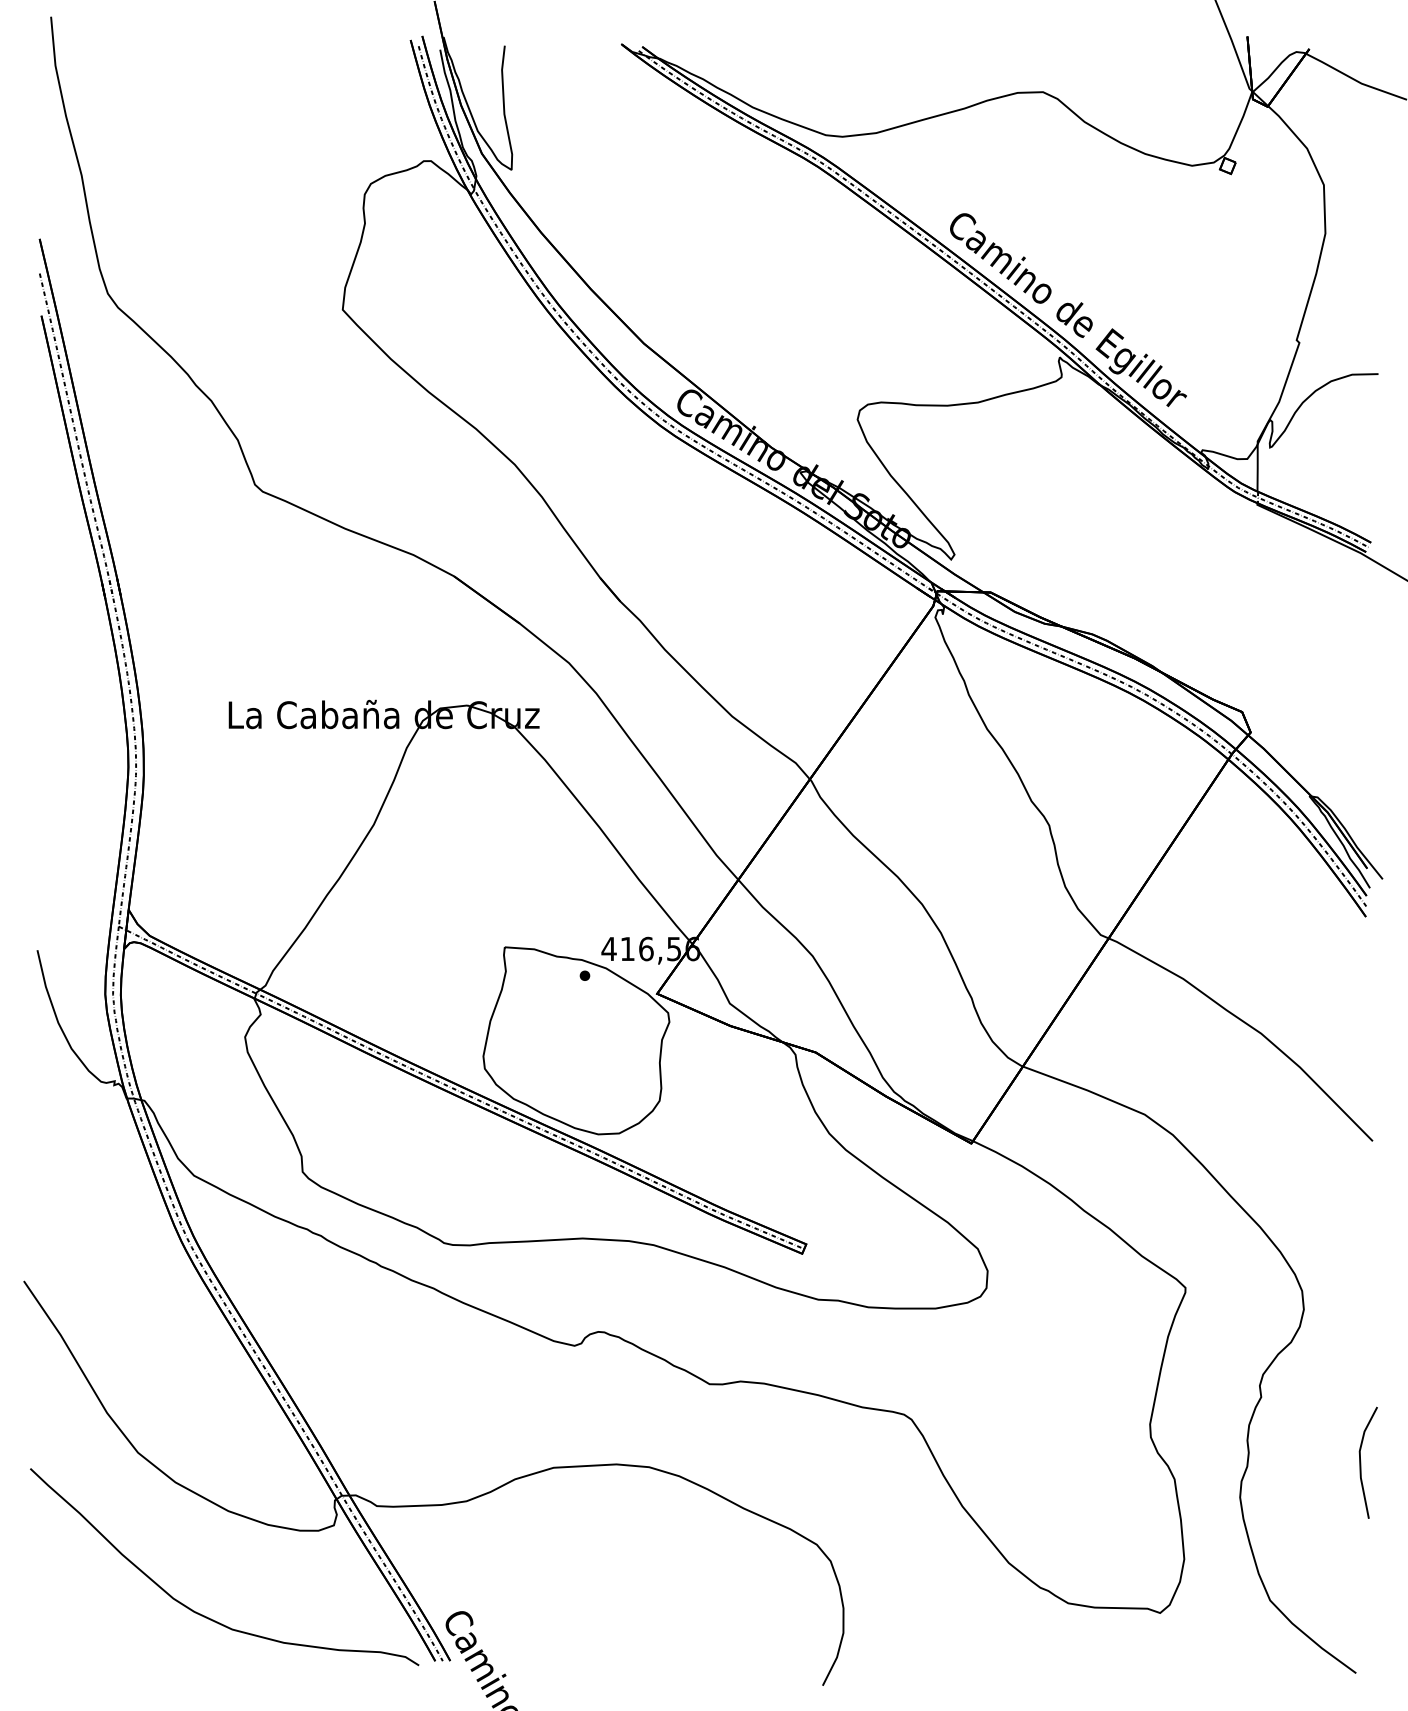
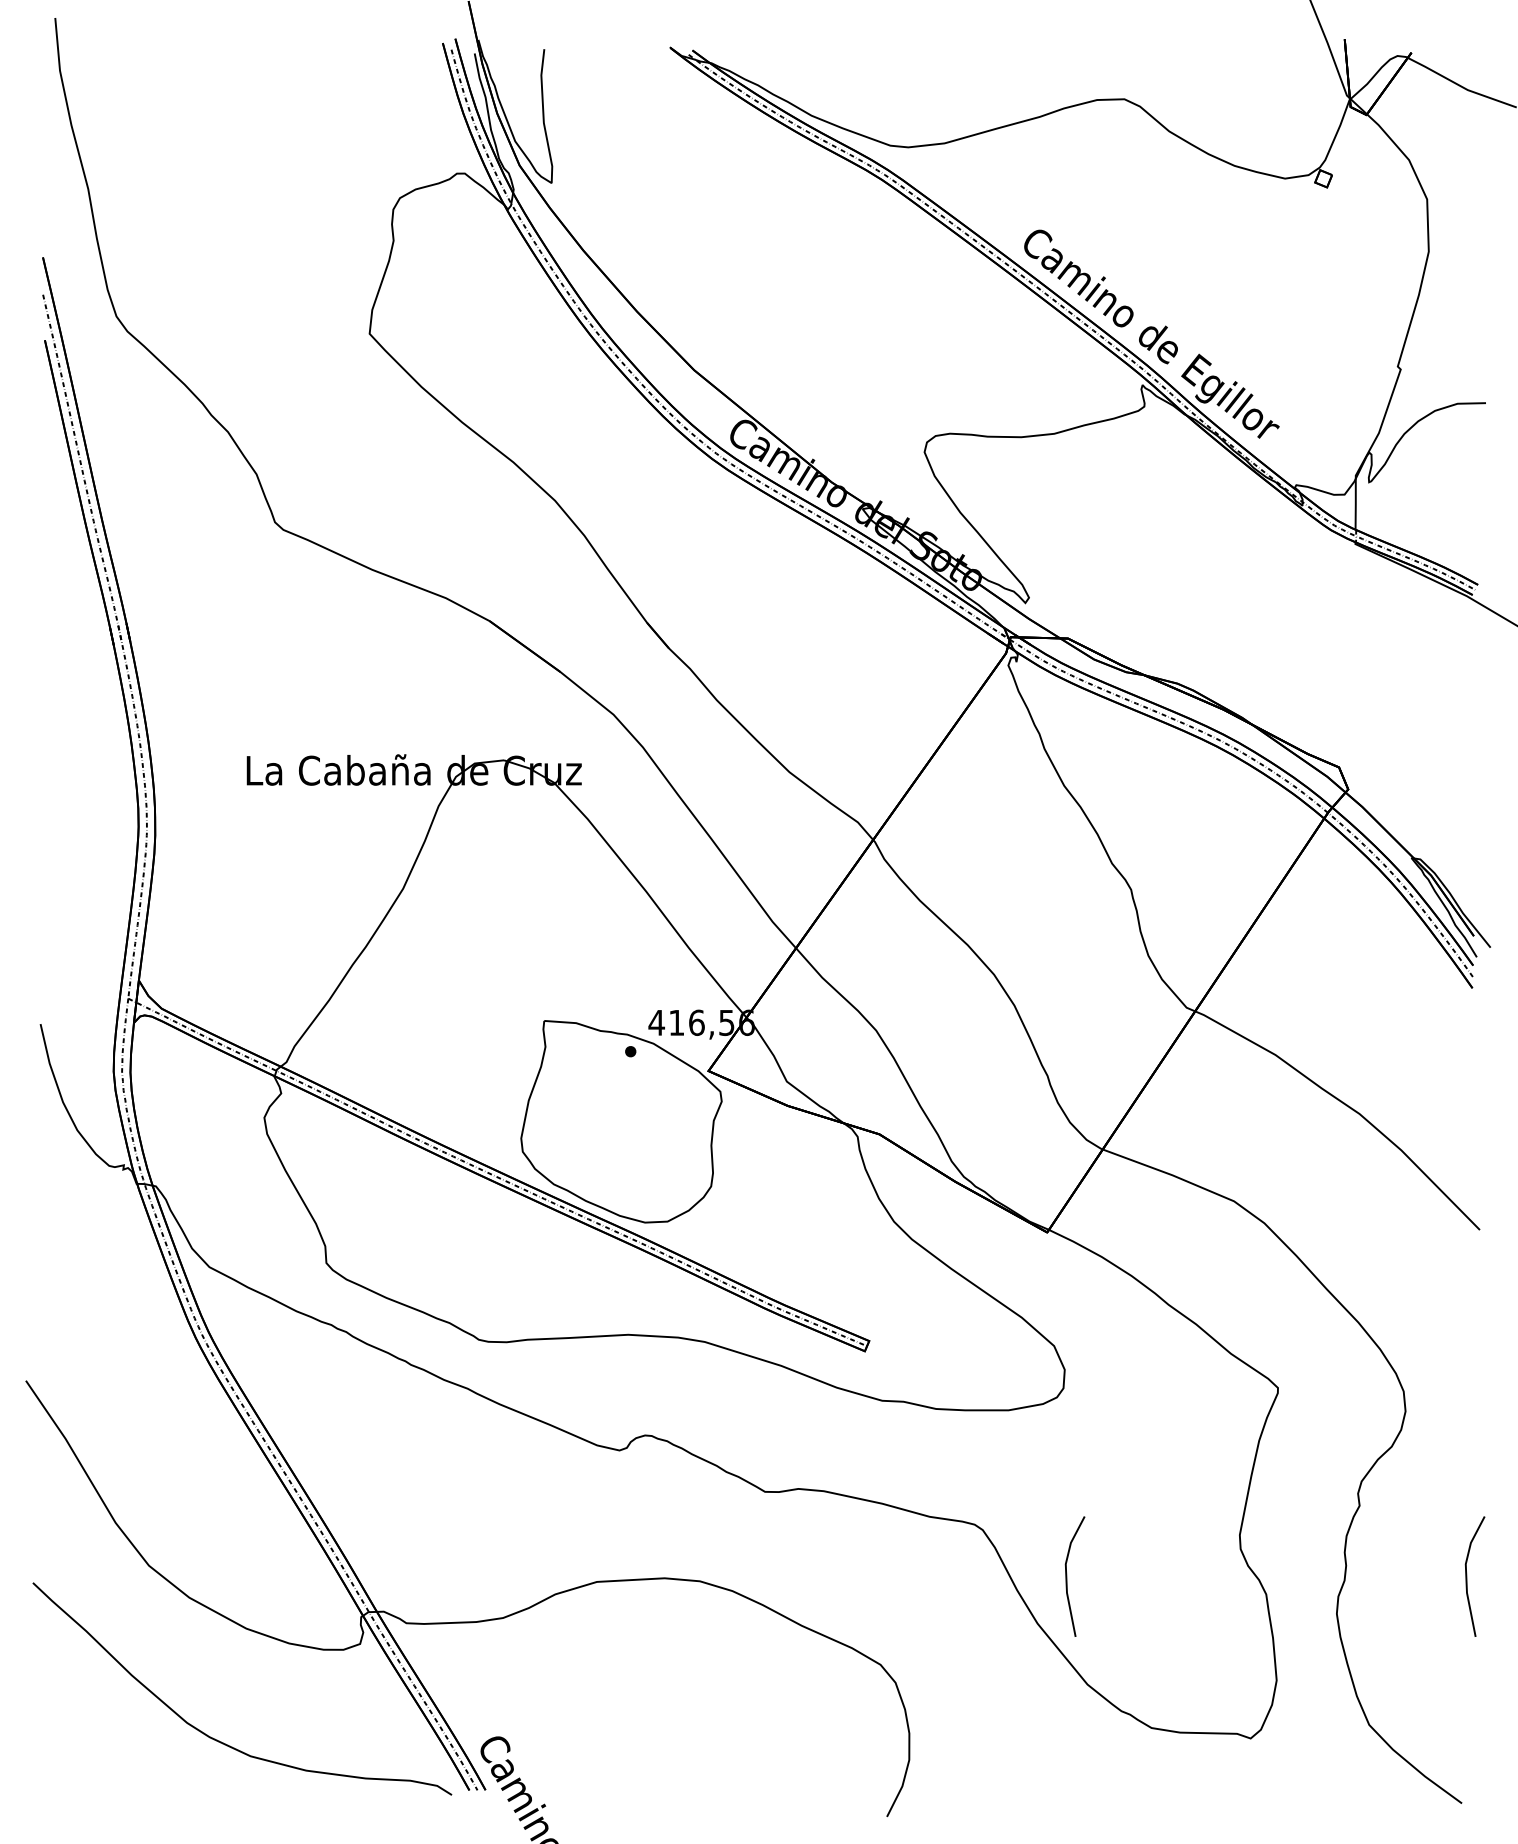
line: (990, 1462) -> (1067, 1576), added

